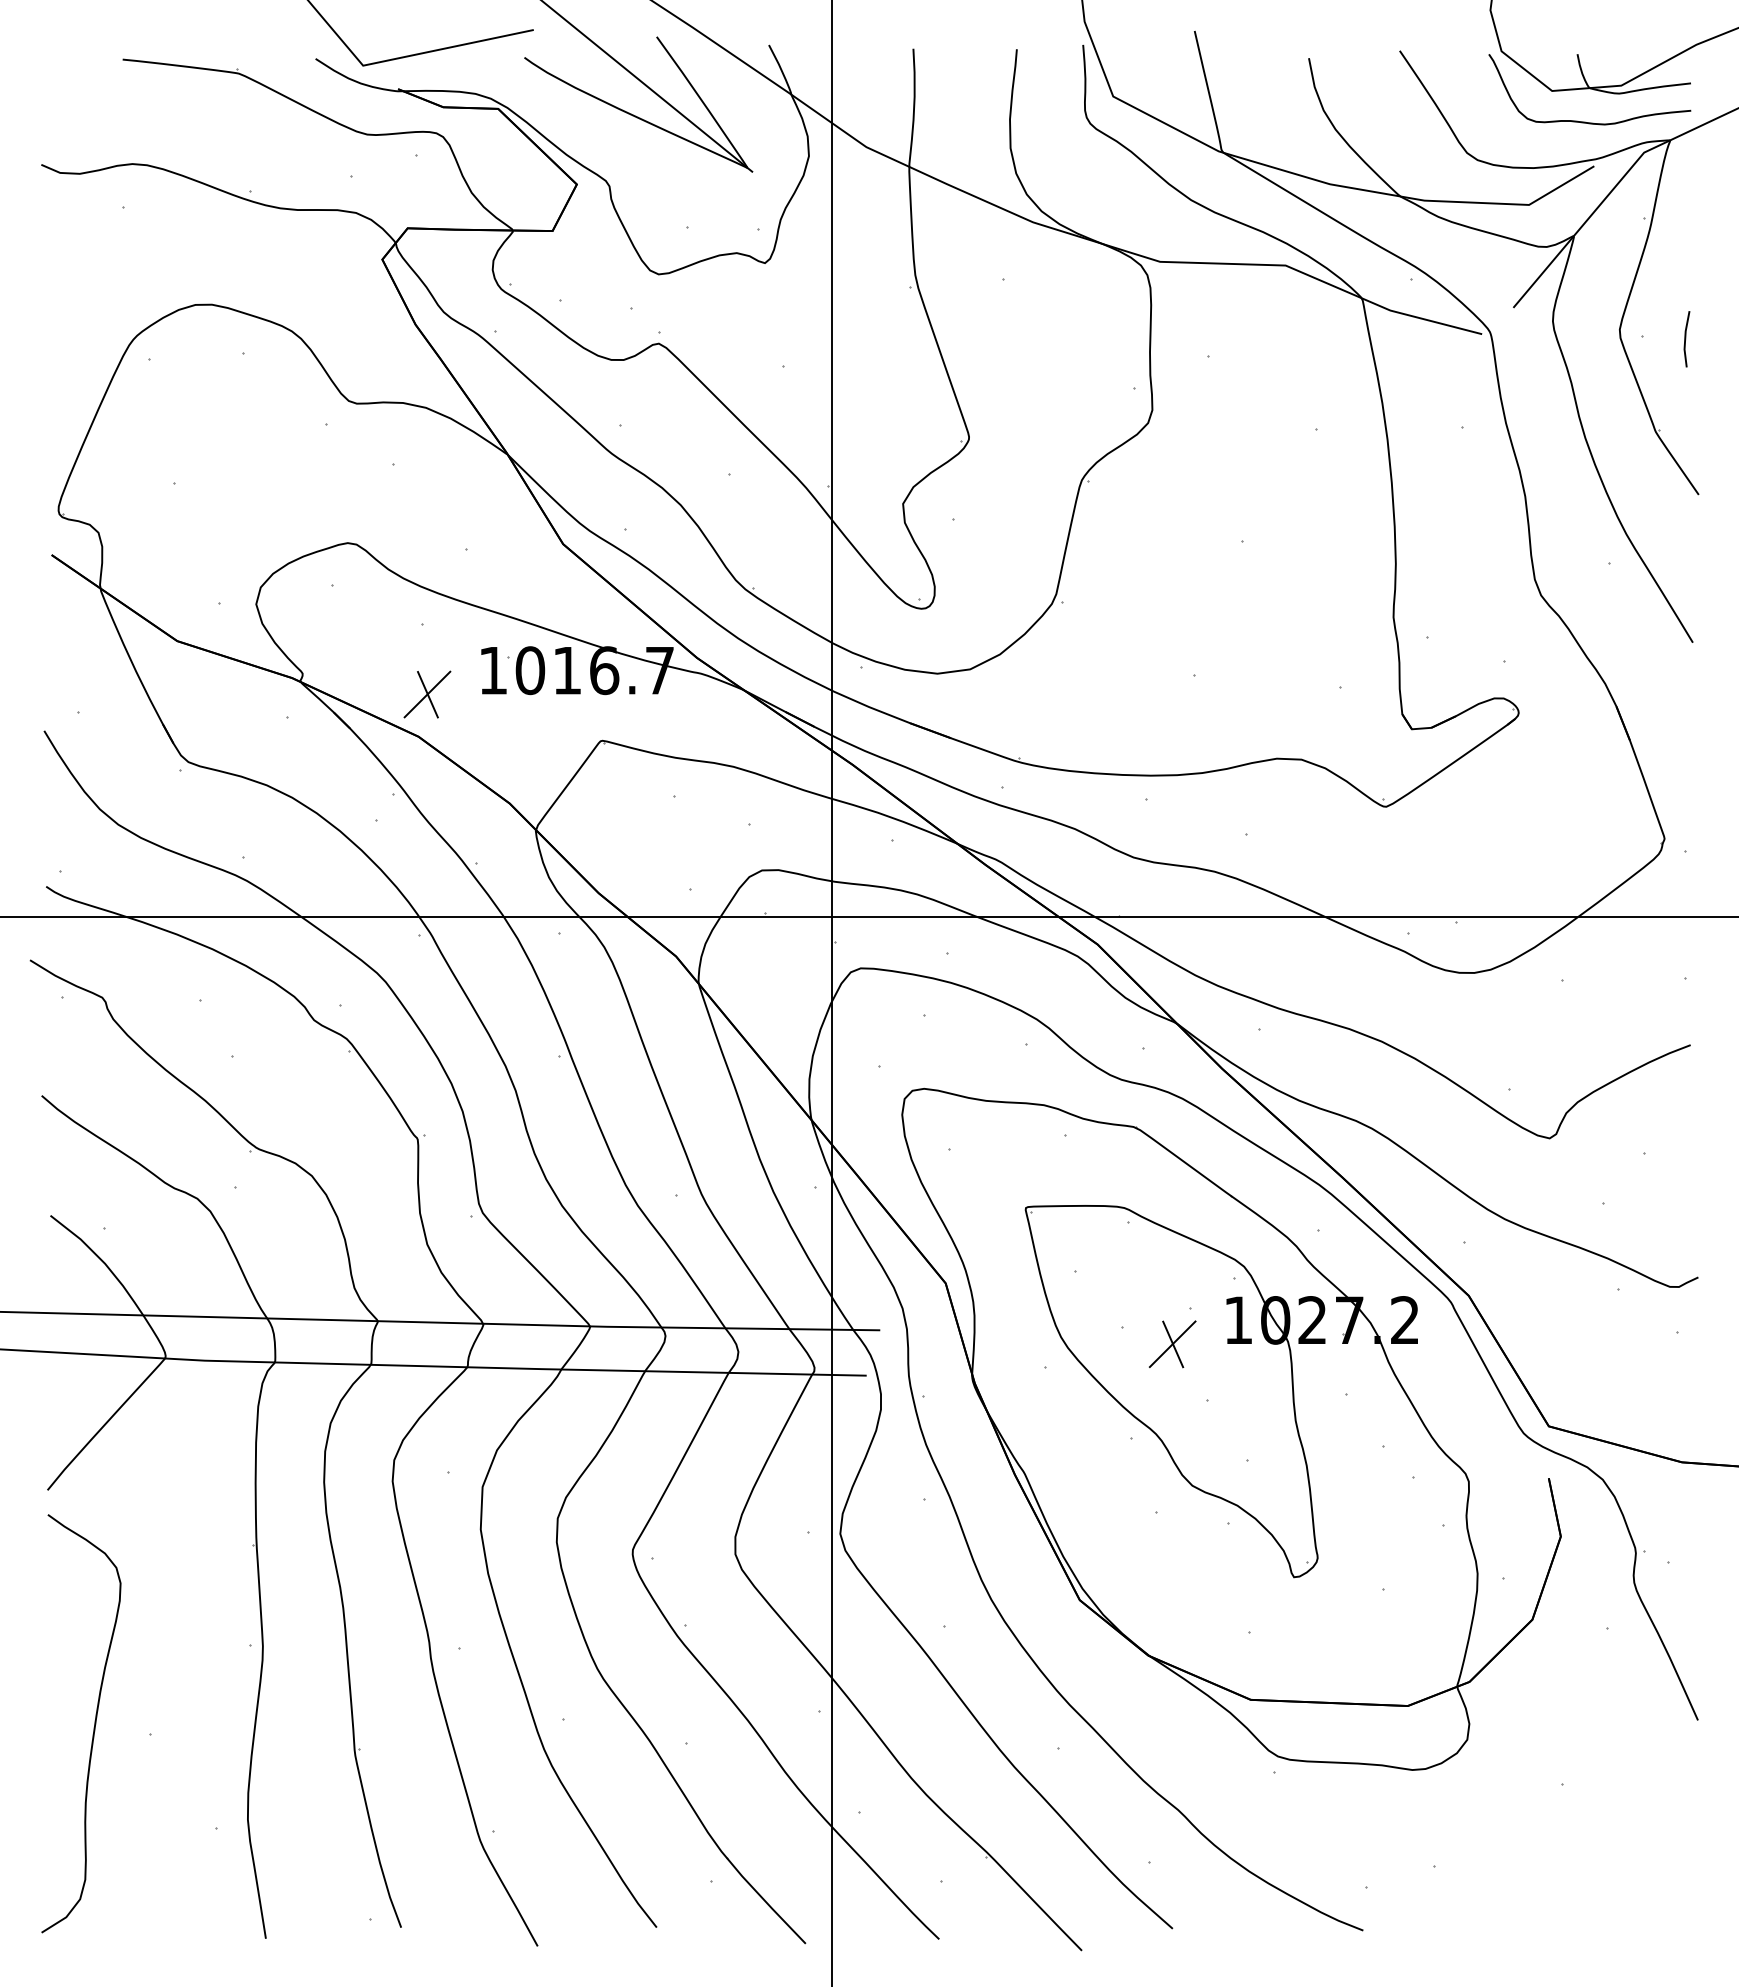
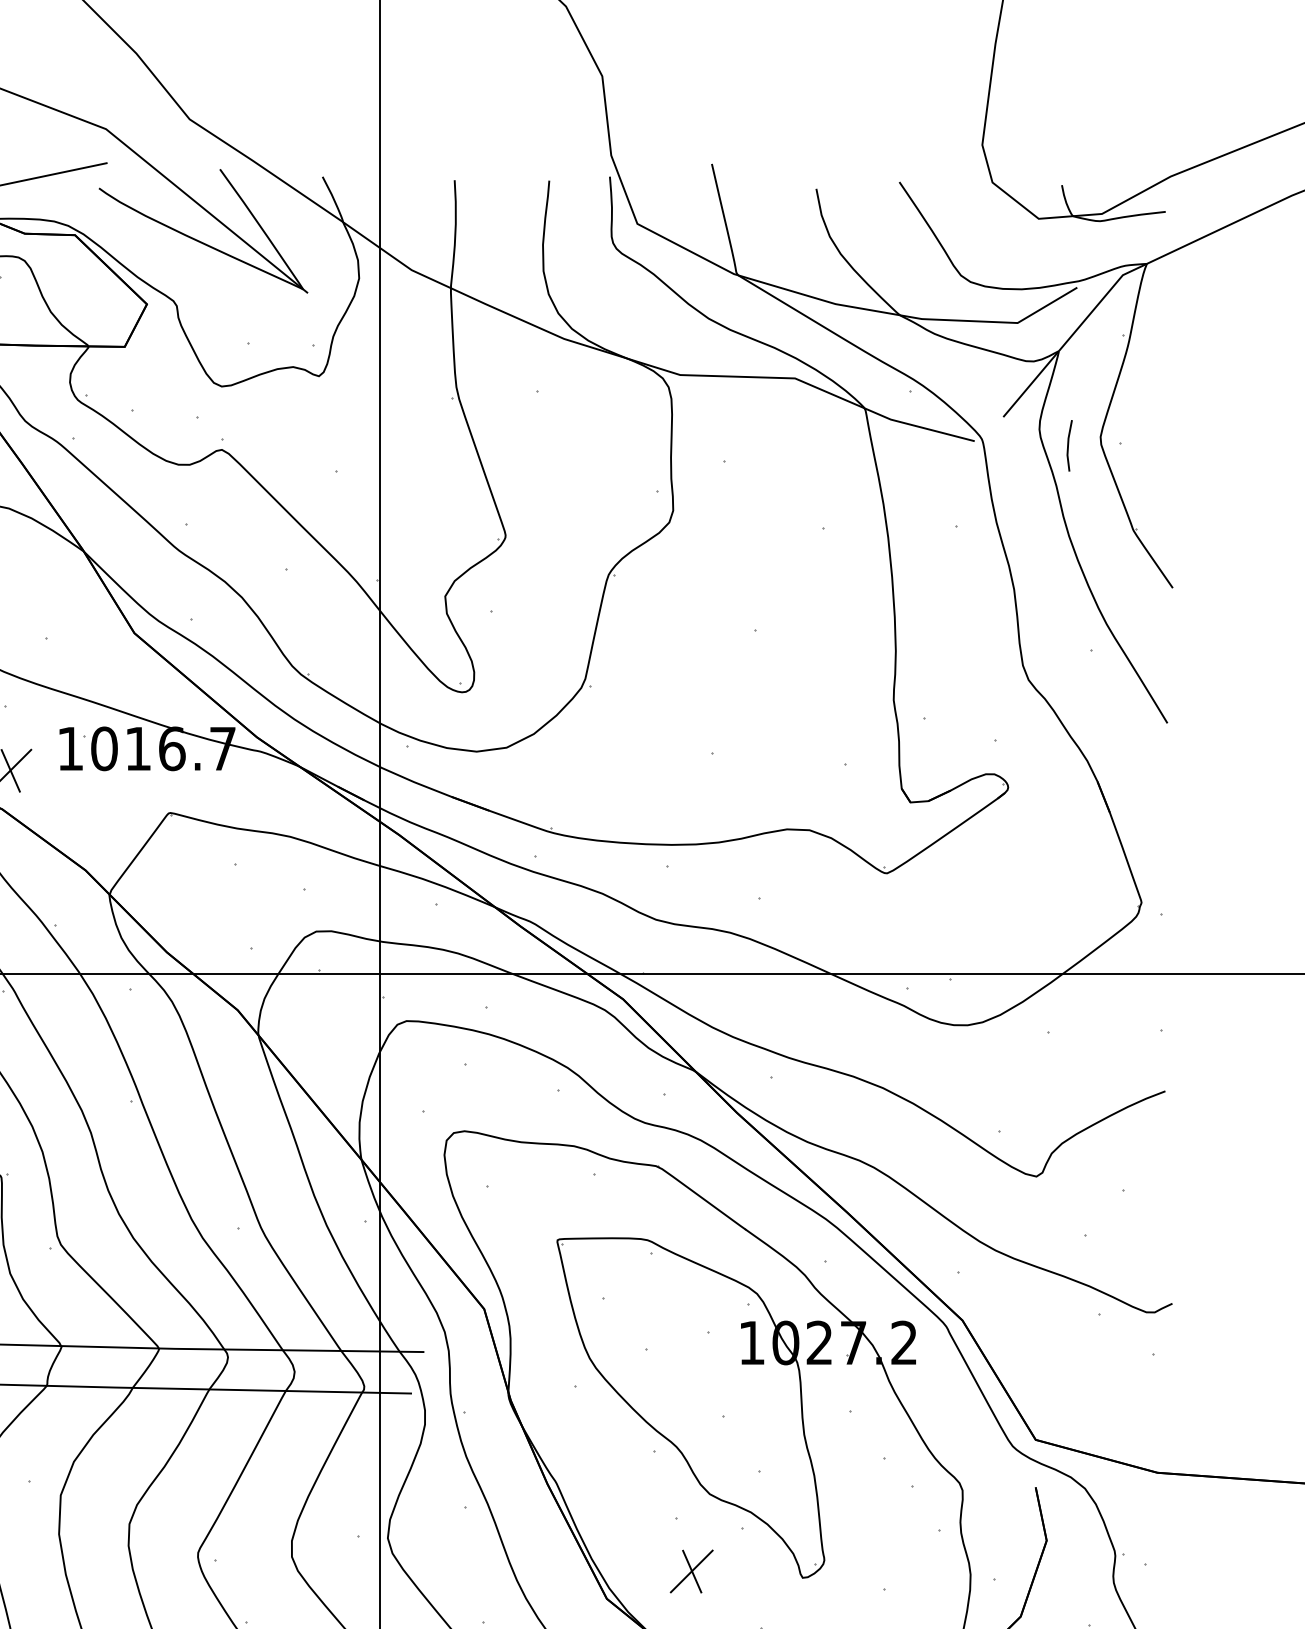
curve: (1585, 121) -> (1069, 246), removed
line: (1686, 339) -> (1069, 446), moved
part: (1172, 1344) -> (691, 1571), moved

